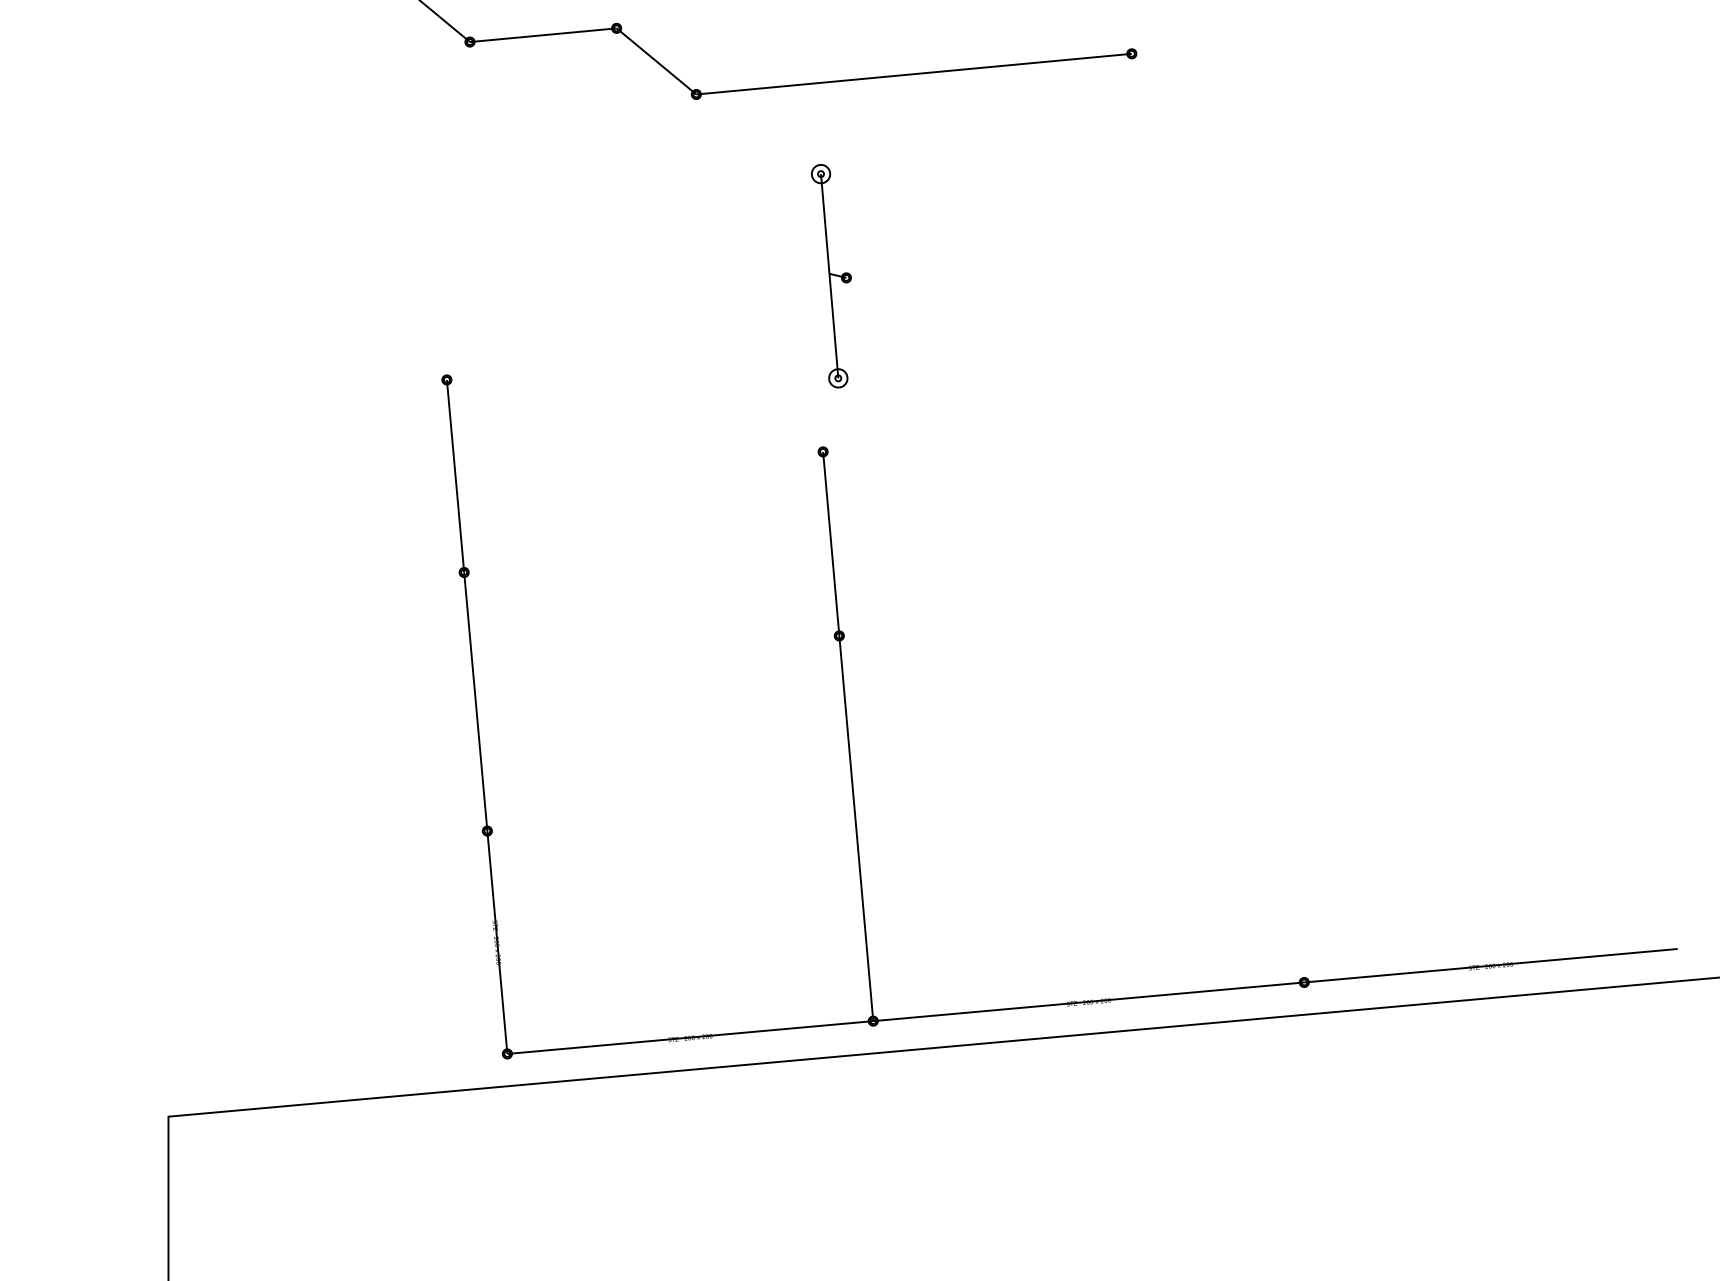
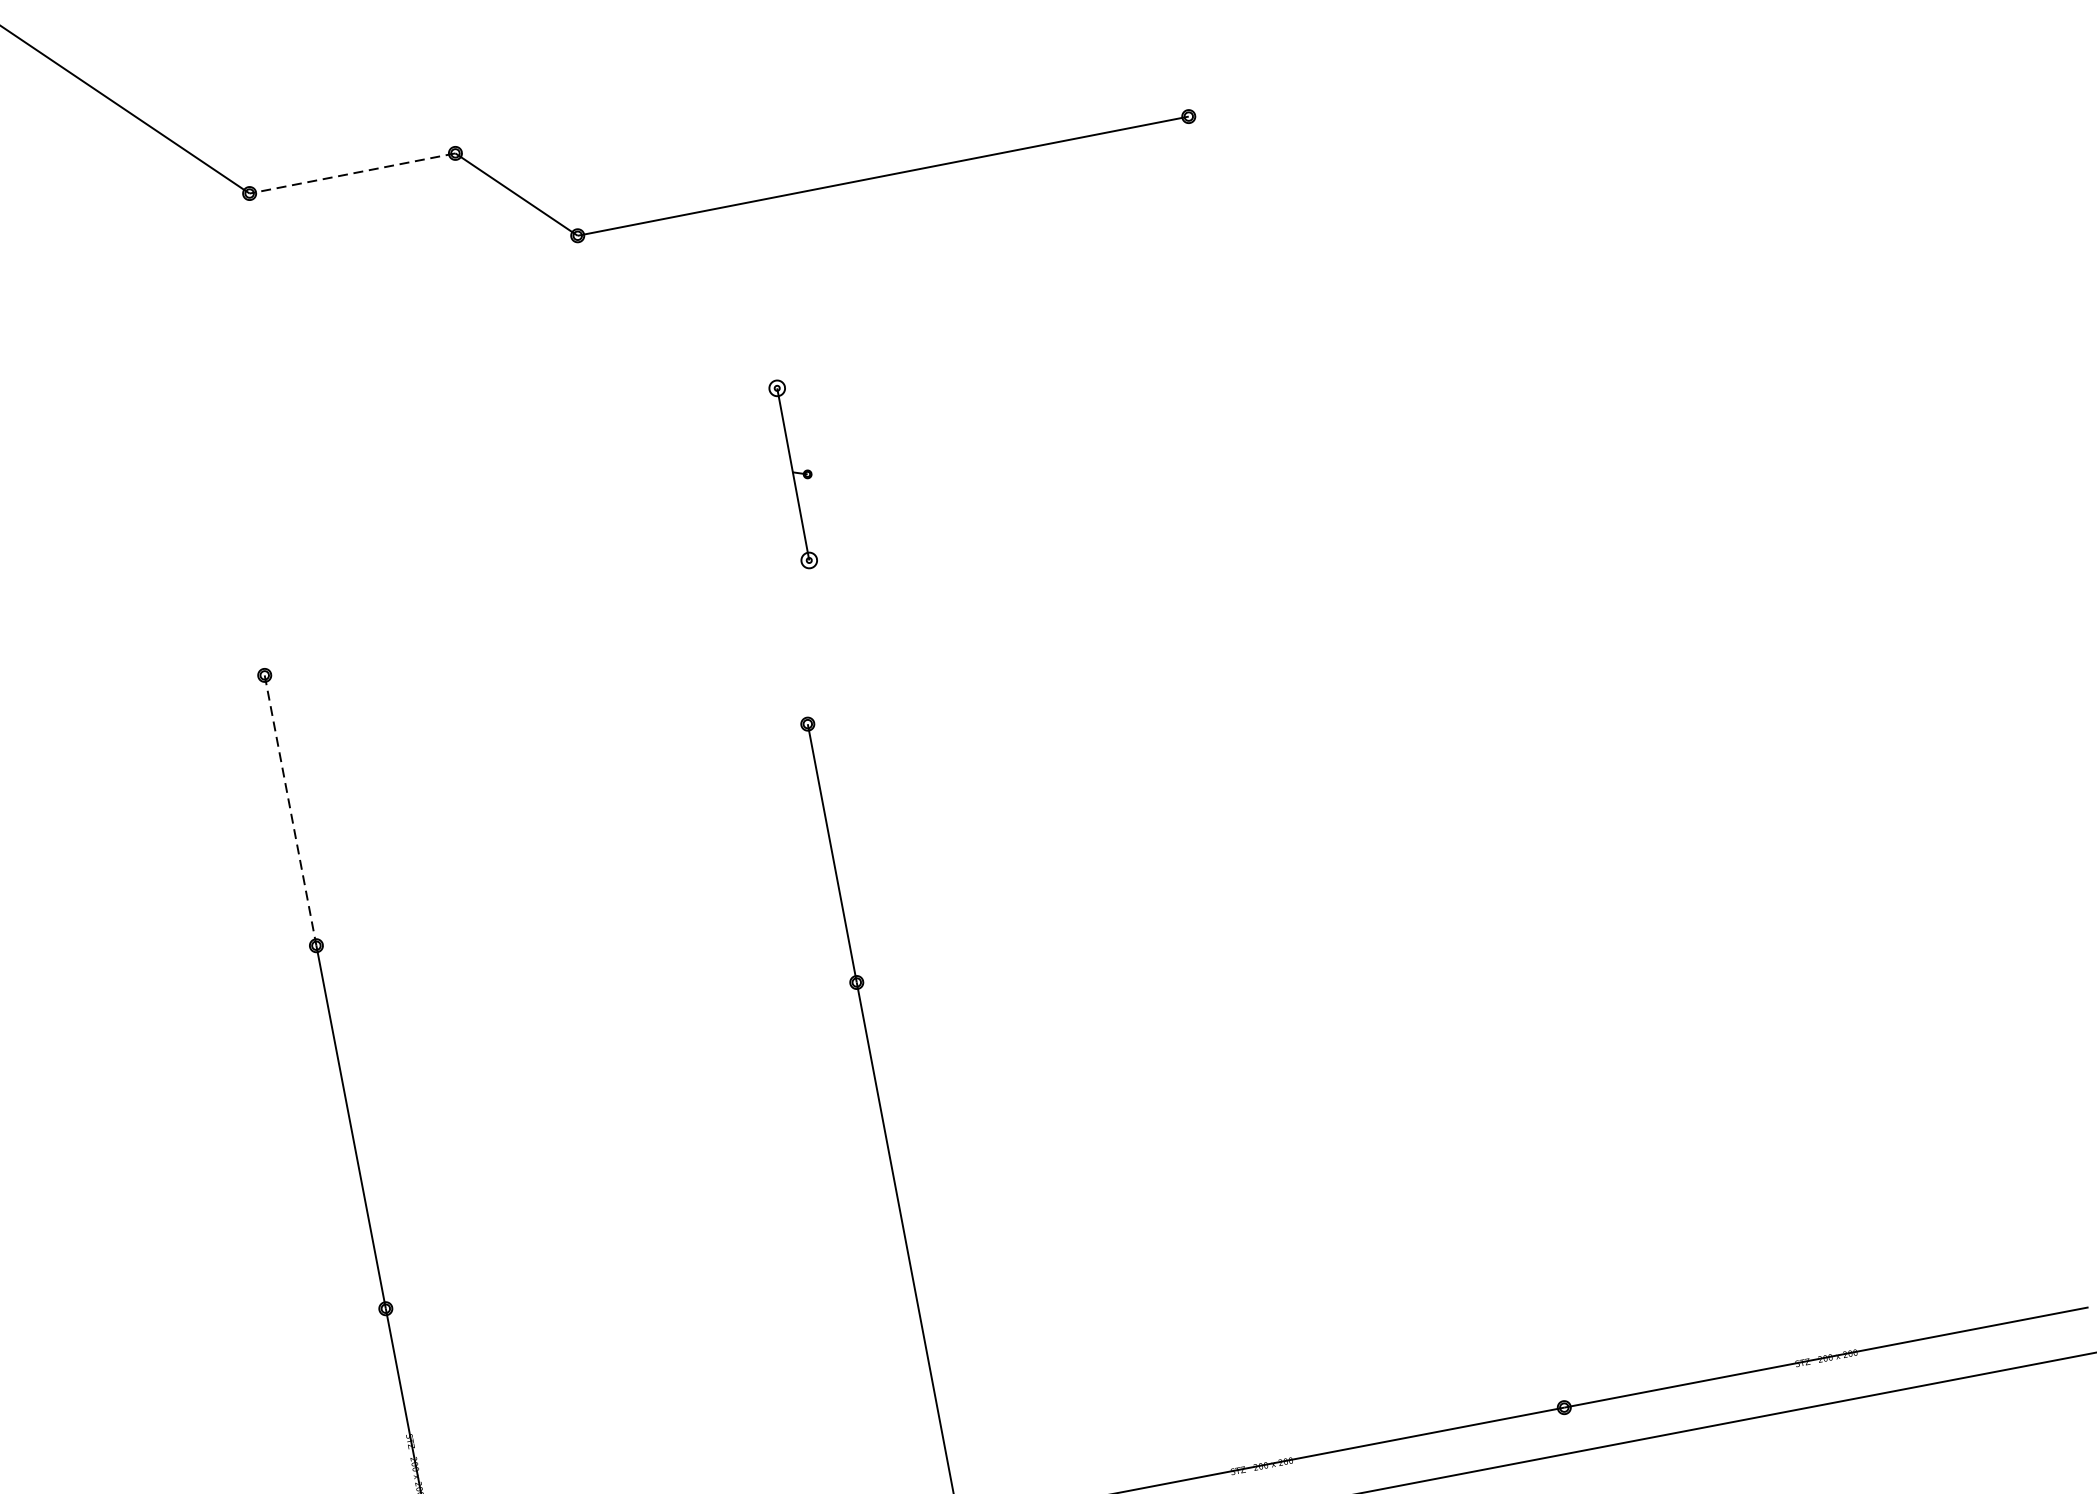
line: (543, 35) -> (352, 173), solid -> dashed
part: (831, 276) -> (794, 474), size x0.6
line: (455, 476) -> (290, 810), solid -> dashed

